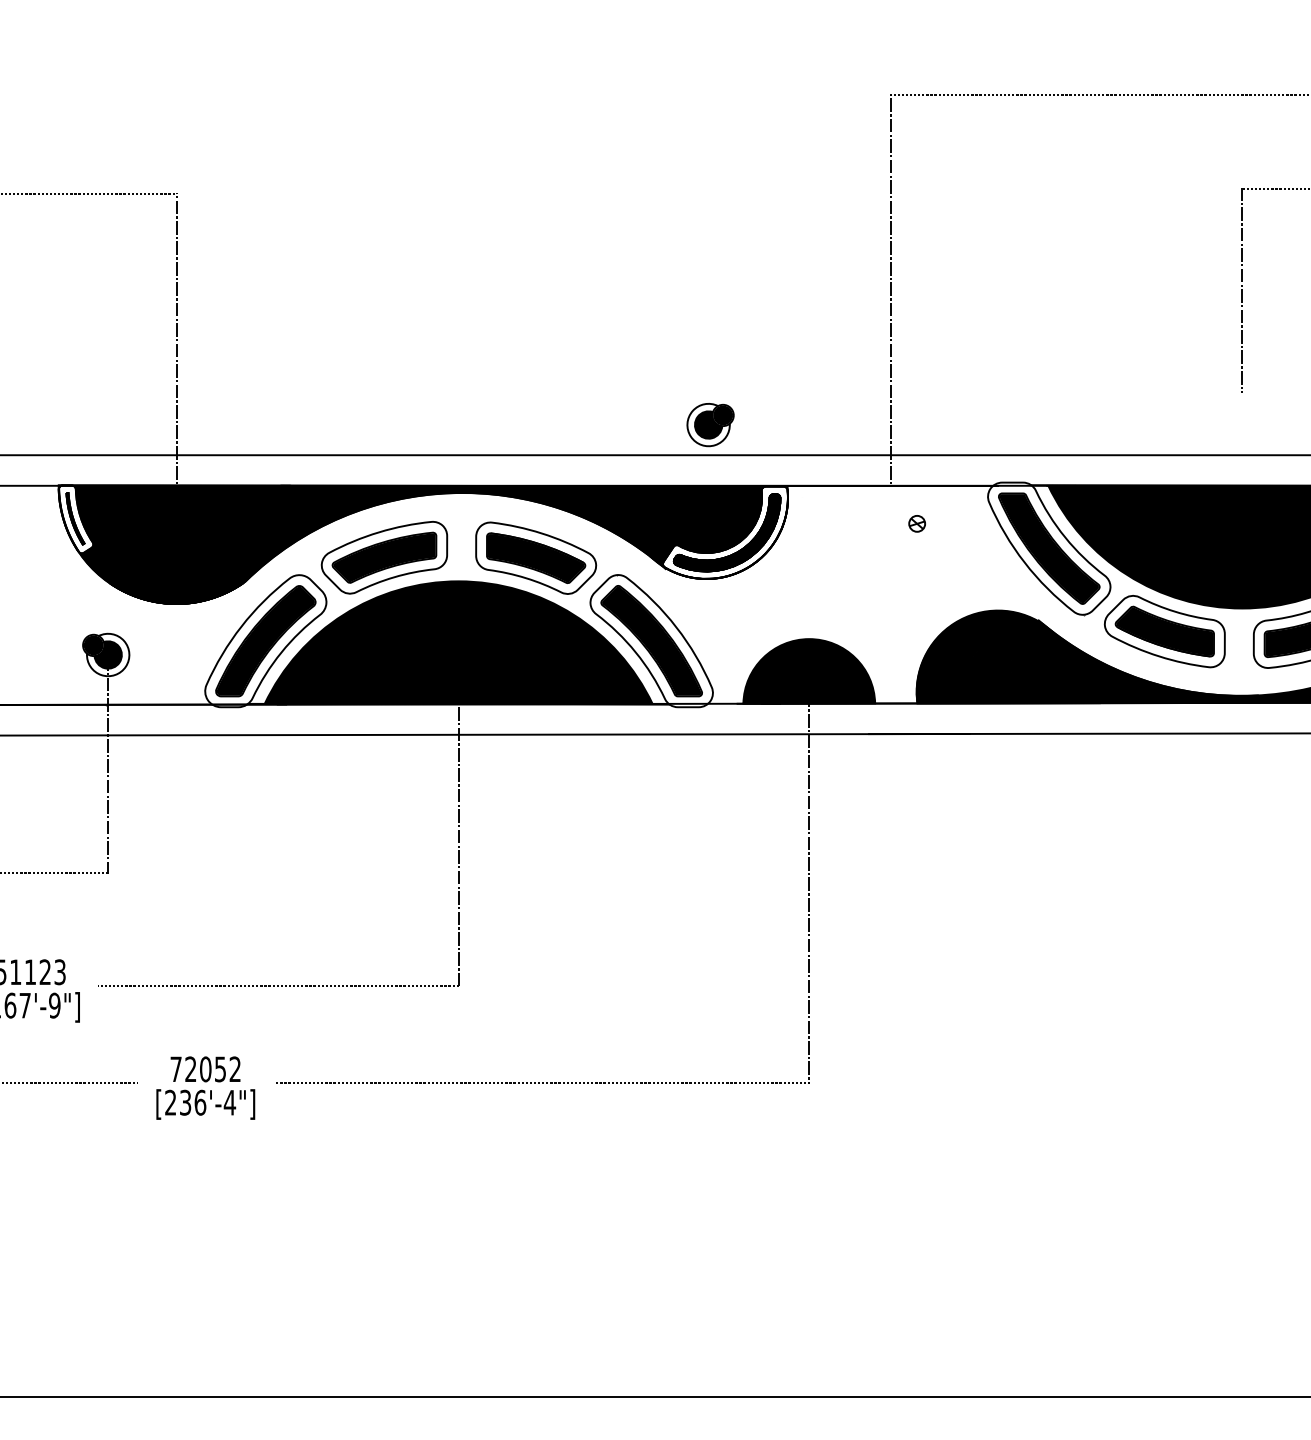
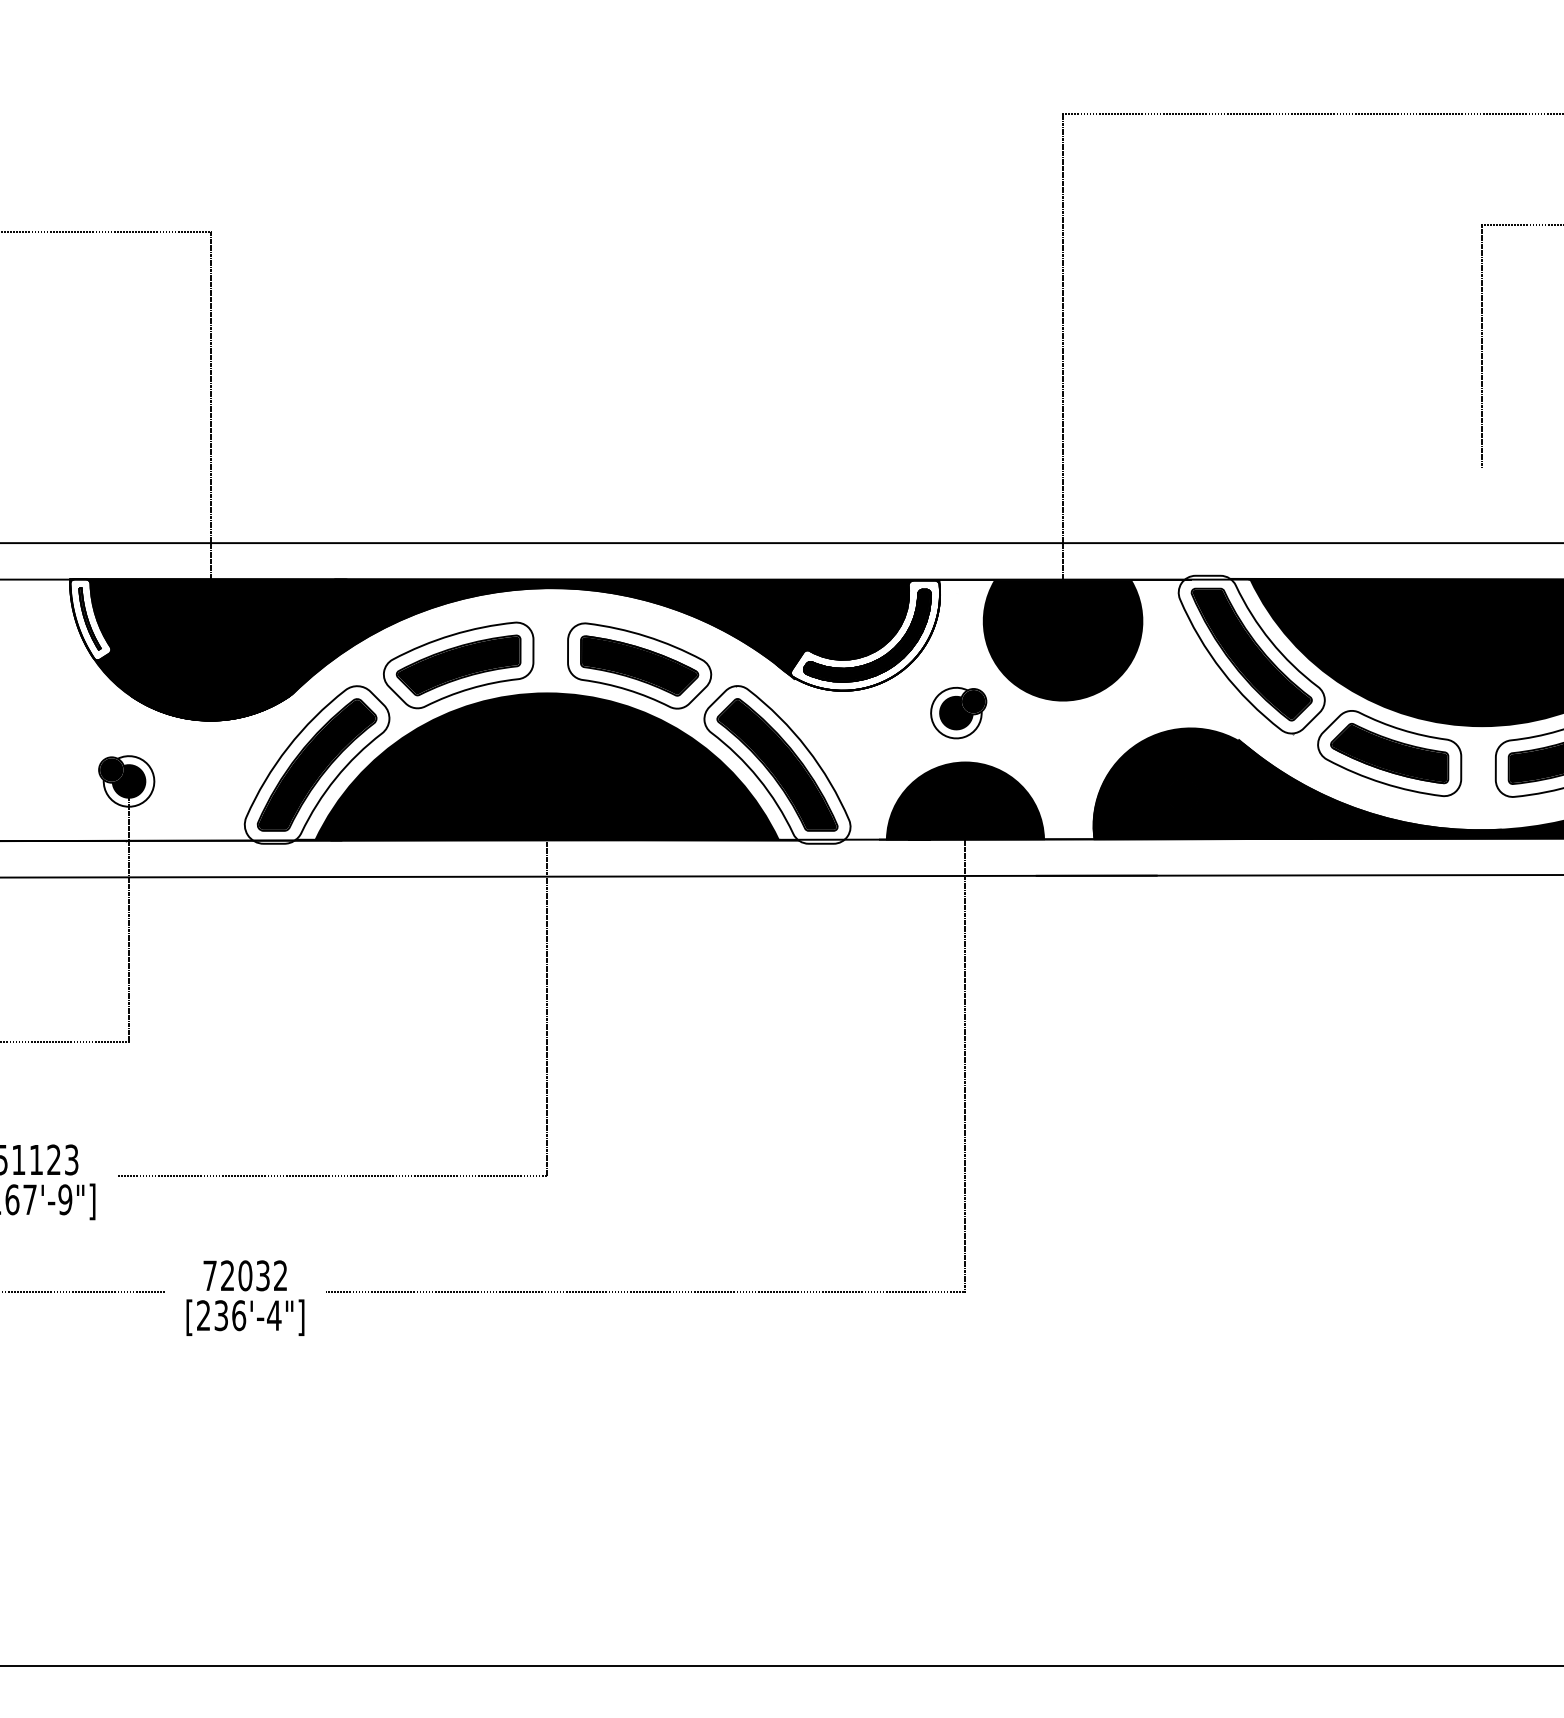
part: (710, 424) -> (958, 712), moved
fill: (890, 536) -> (1062, 640), added
text: (220, 1069) -> (263, 1275), 72052 -> 72032

